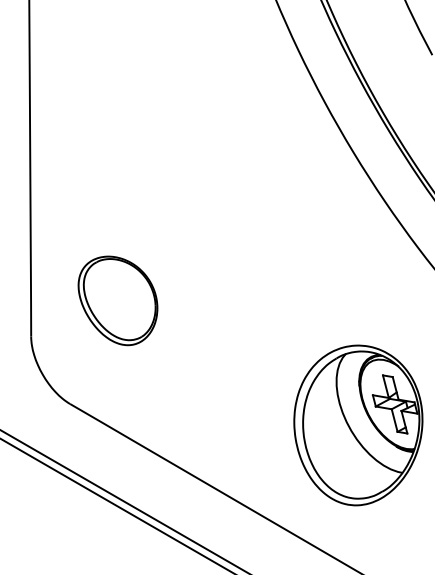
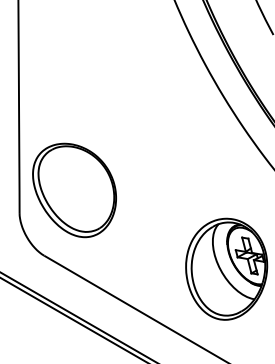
part: (117, 300) -> (74, 190), size x1.67

